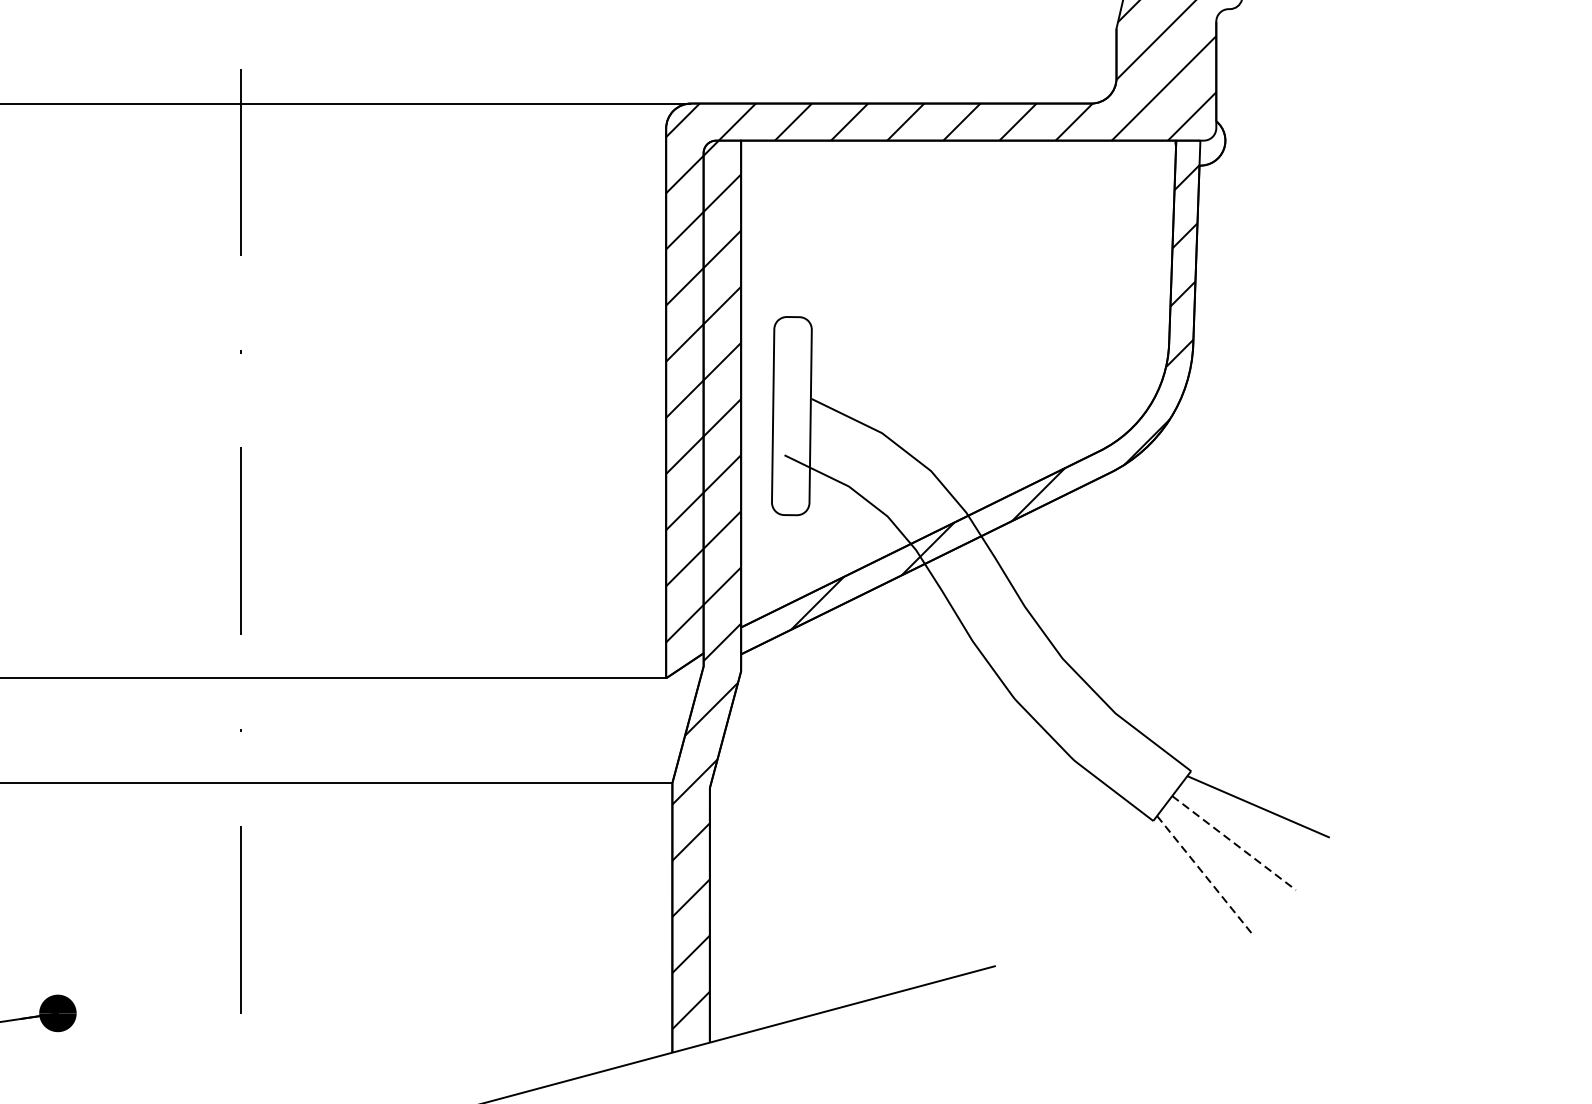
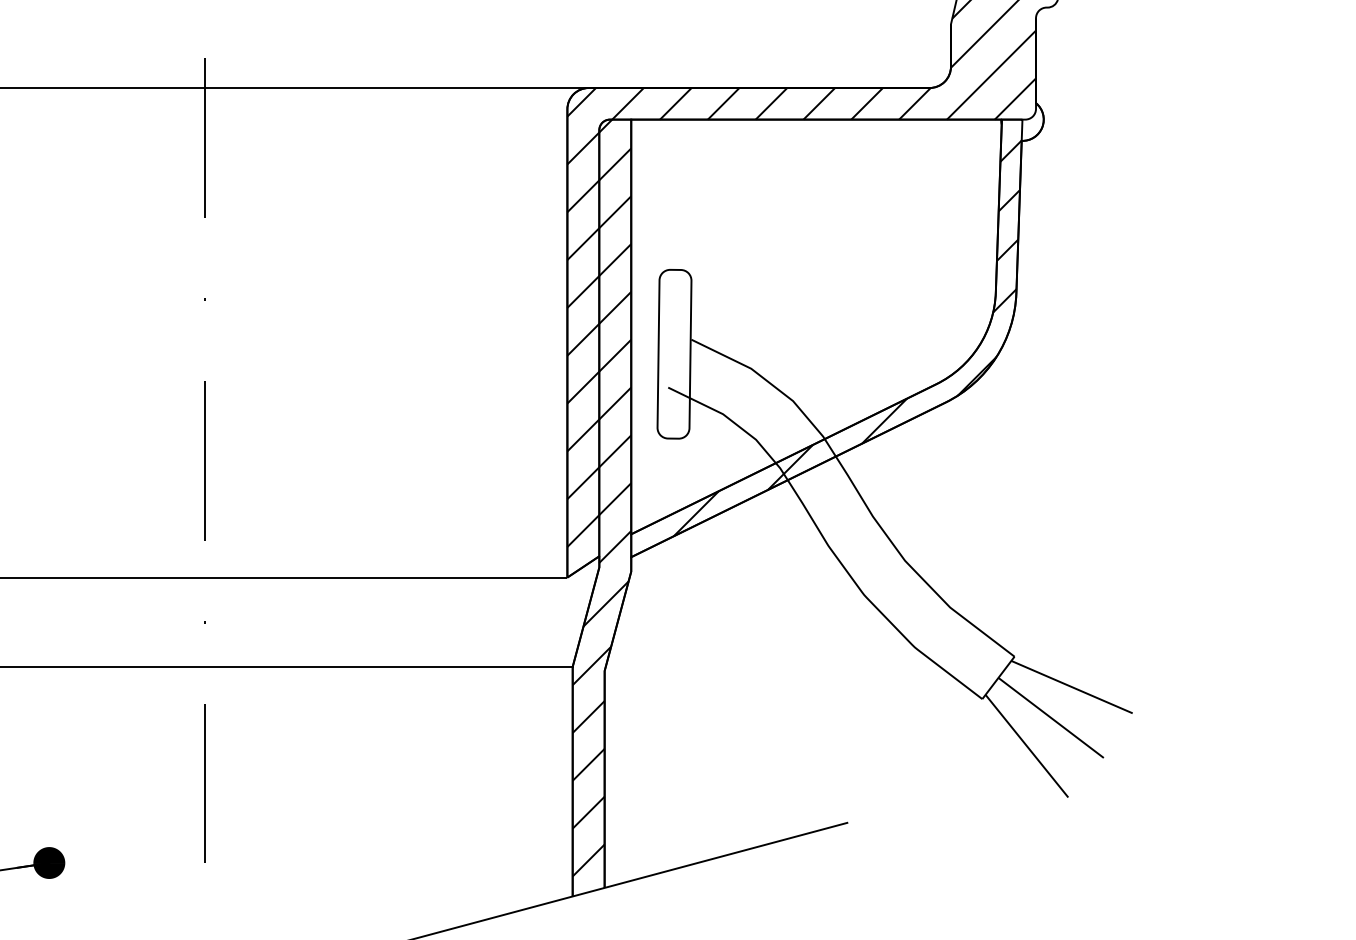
line: (1234, 843) -> (1051, 718), dashed -> solid
line: (1205, 876) -> (1026, 746), dashed -> solid

